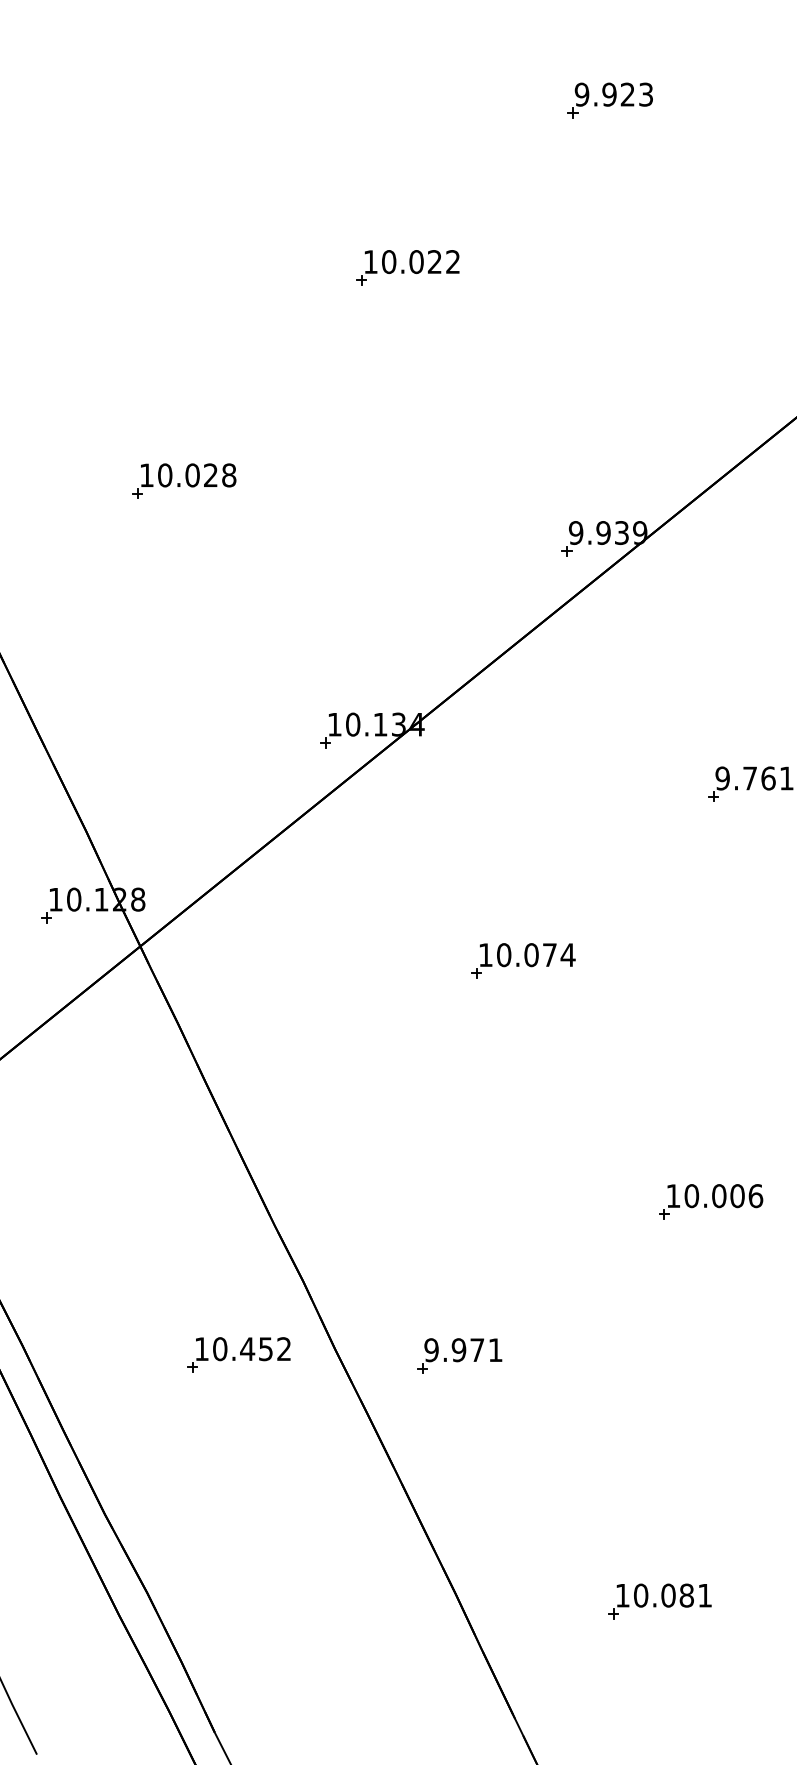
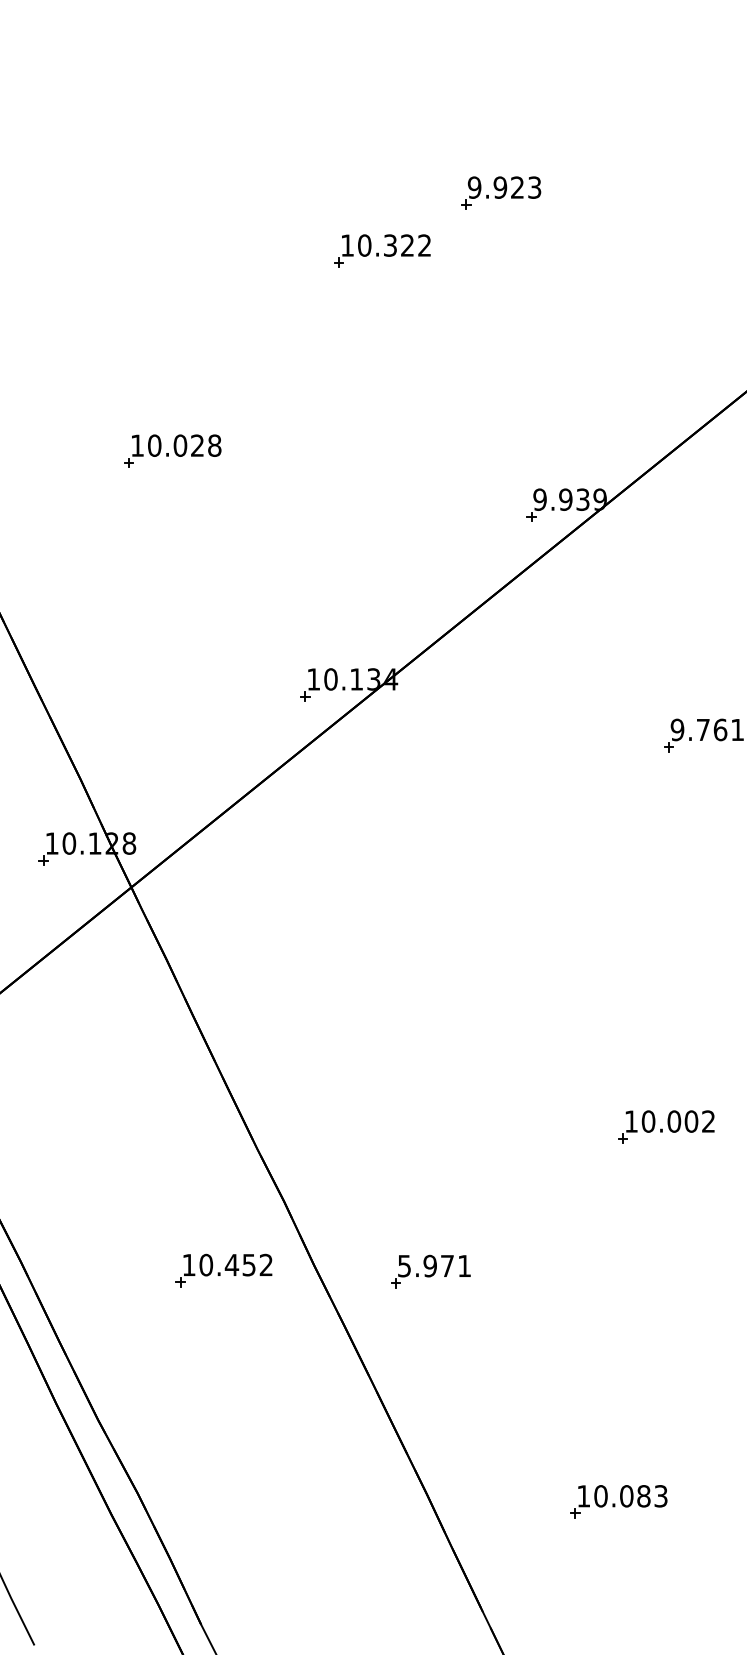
part: (610, 99) -> (501, 192), moved
text: (416, 261) -> (390, 245), 10.022 -> 10.322
part: (523, 960) -> (490, 900), removed
text: (755, 1195) -> (708, 1121), 10.006 -> 10.002
text: (431, 1349) -> (404, 1265), 9.971 -> 5.971
text: (704, 1595) -> (660, 1496), 10.081 -> 10.083

